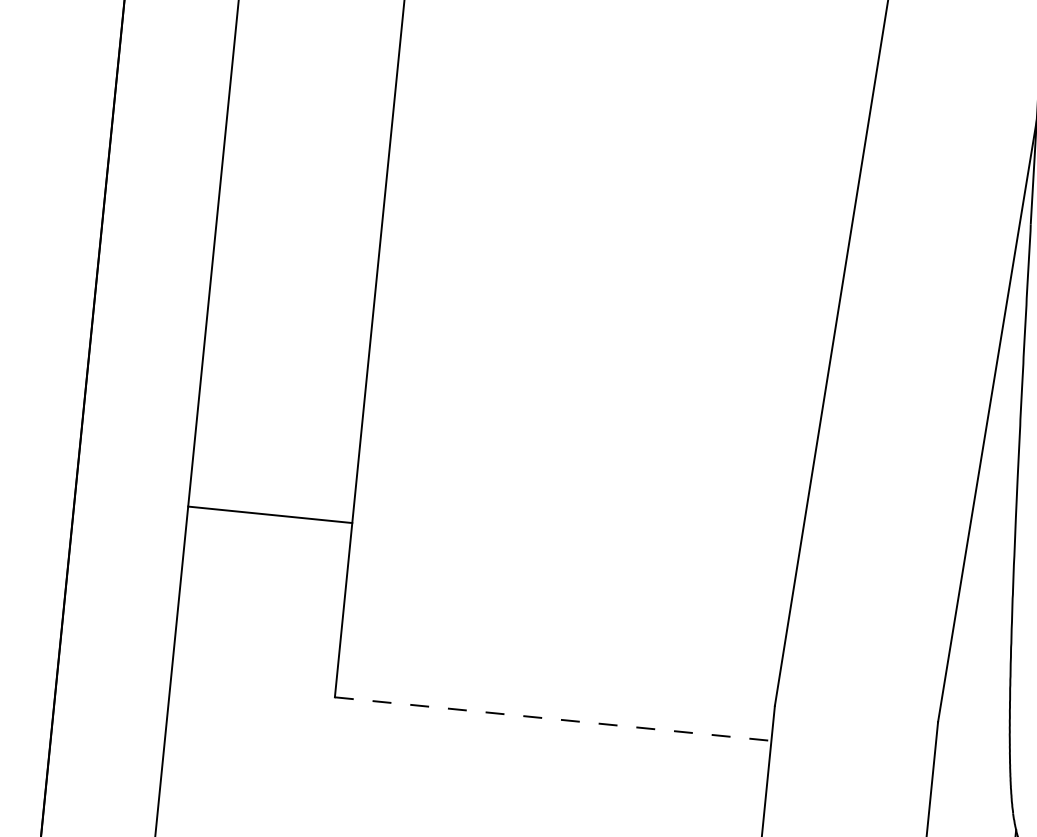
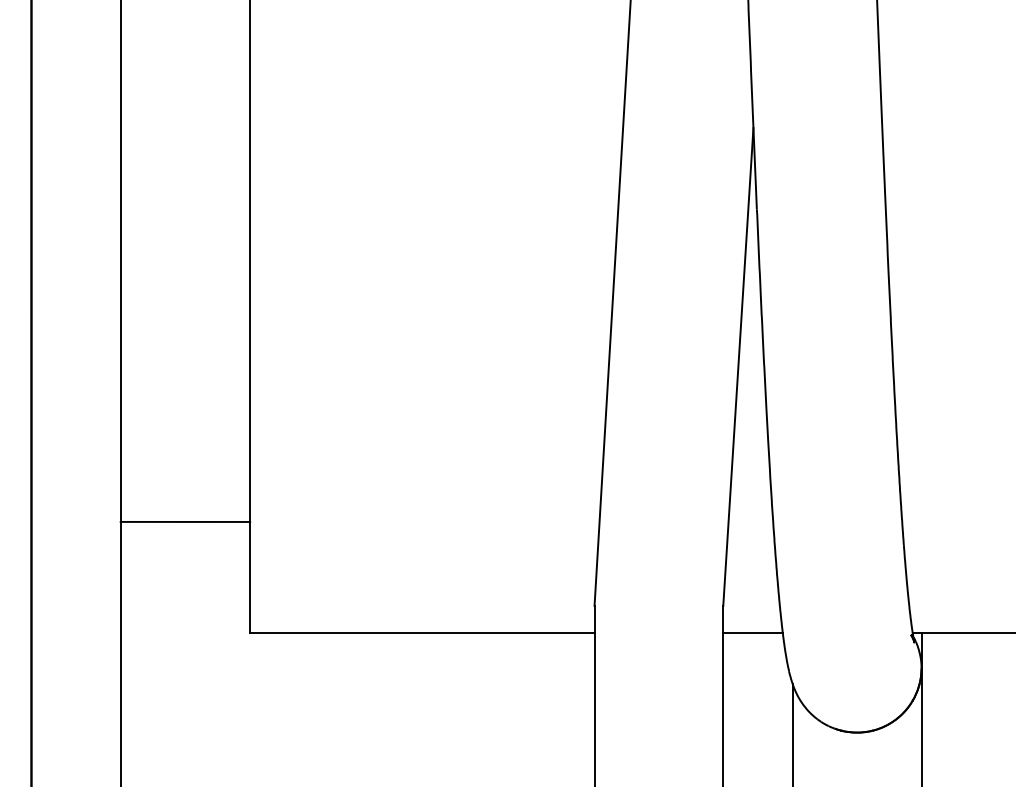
line: (270, 514) -> (185, 521), moved
line: (553, 719) -> (422, 633), dashed -> solid
line: (971, 760) -> (752, 633), added

